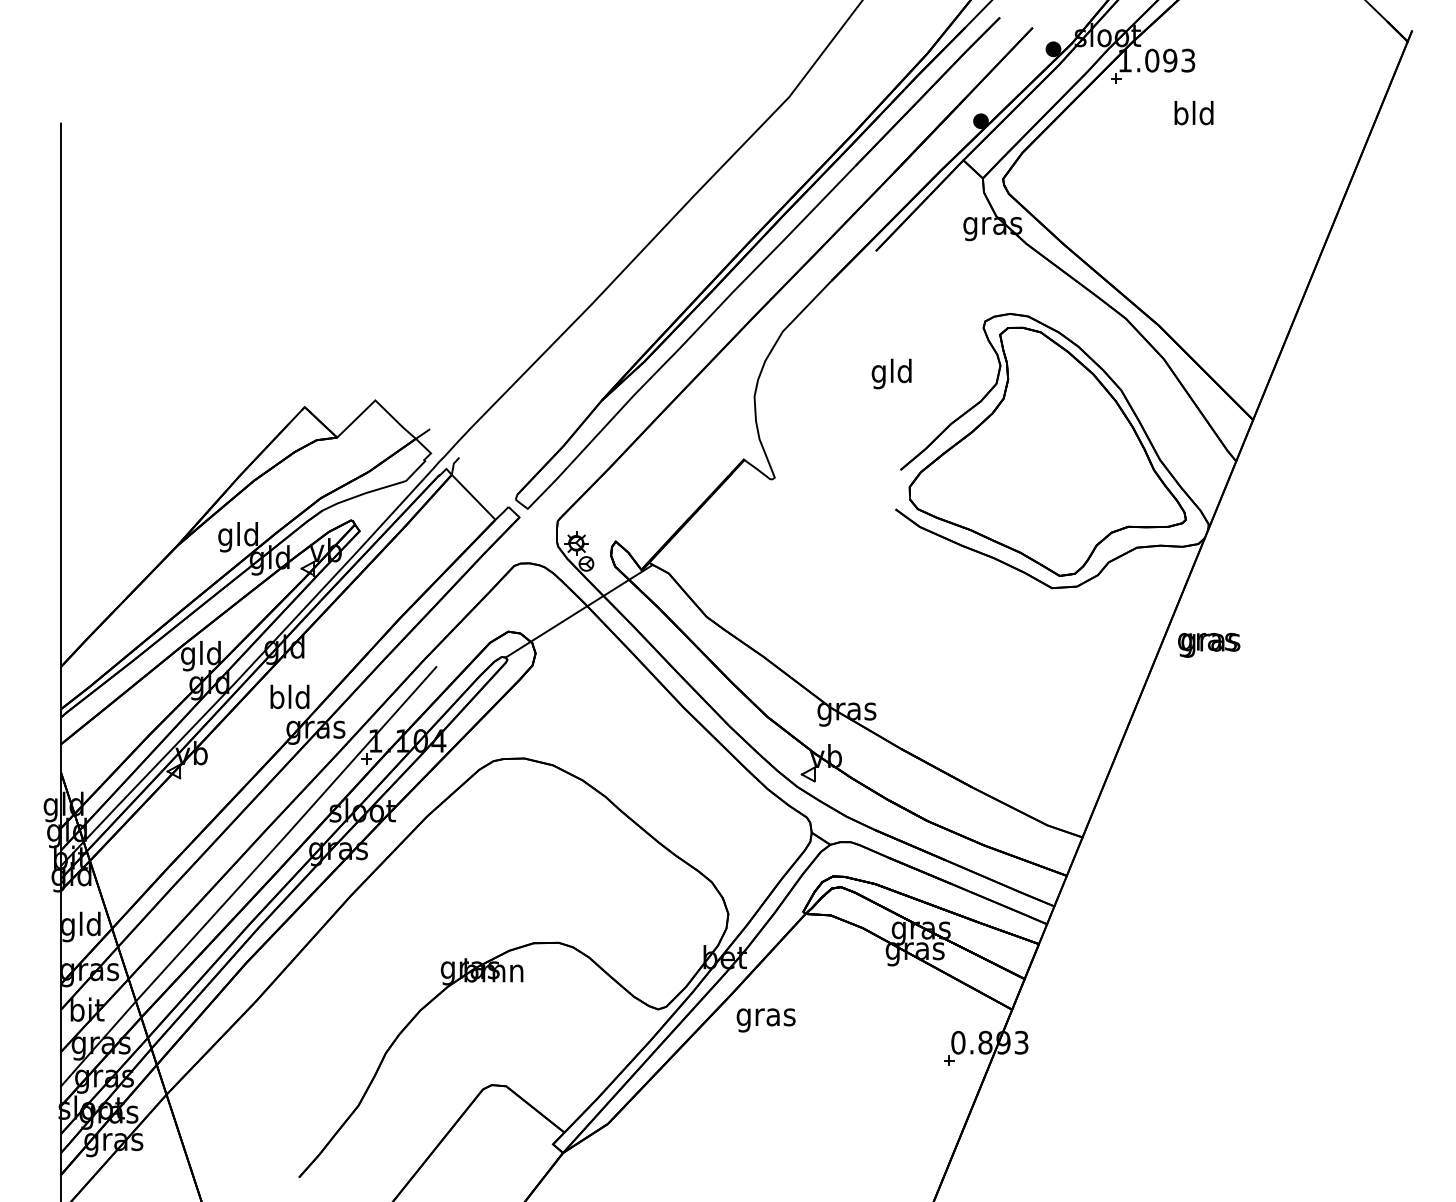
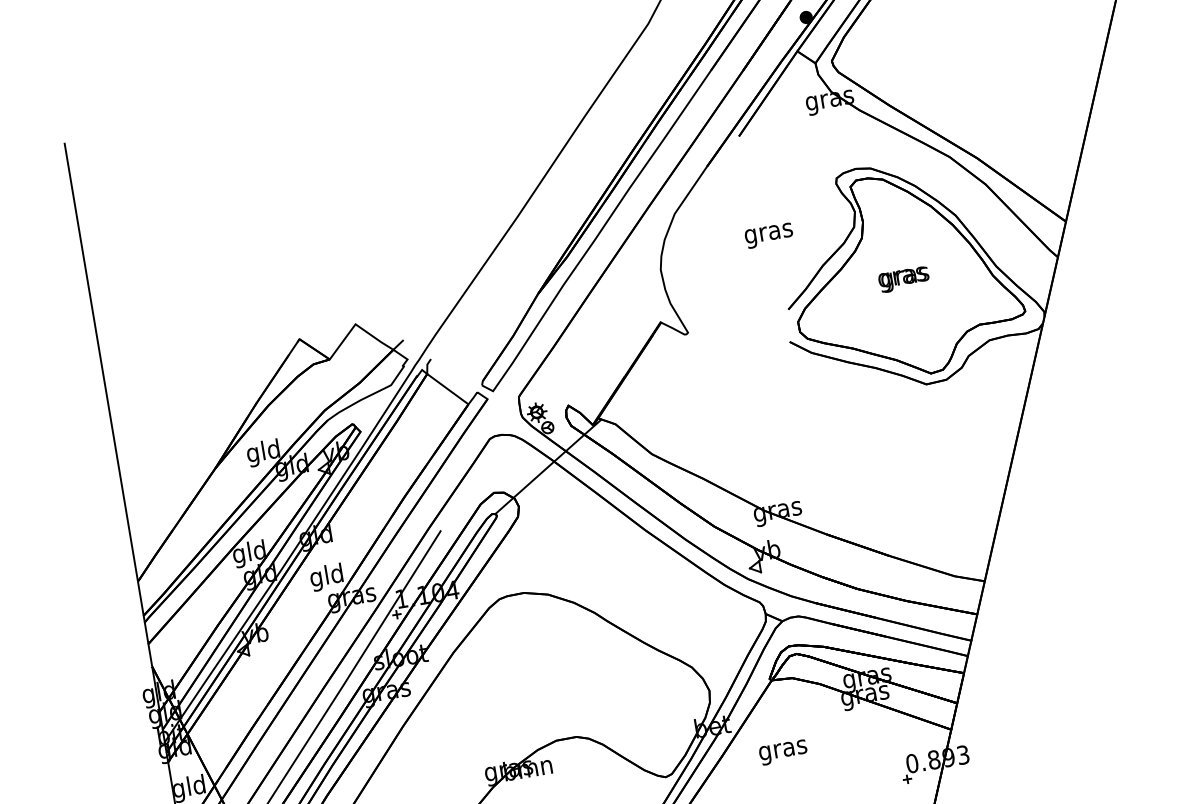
text: (891, 373) -> (768, 232), gld -> gras
text: (1209, 645) -> (904, 279), moved
text: (276, 699) -> (316, 578), bld -> gld
text: (765, 1020) -> (782, 752), moved

